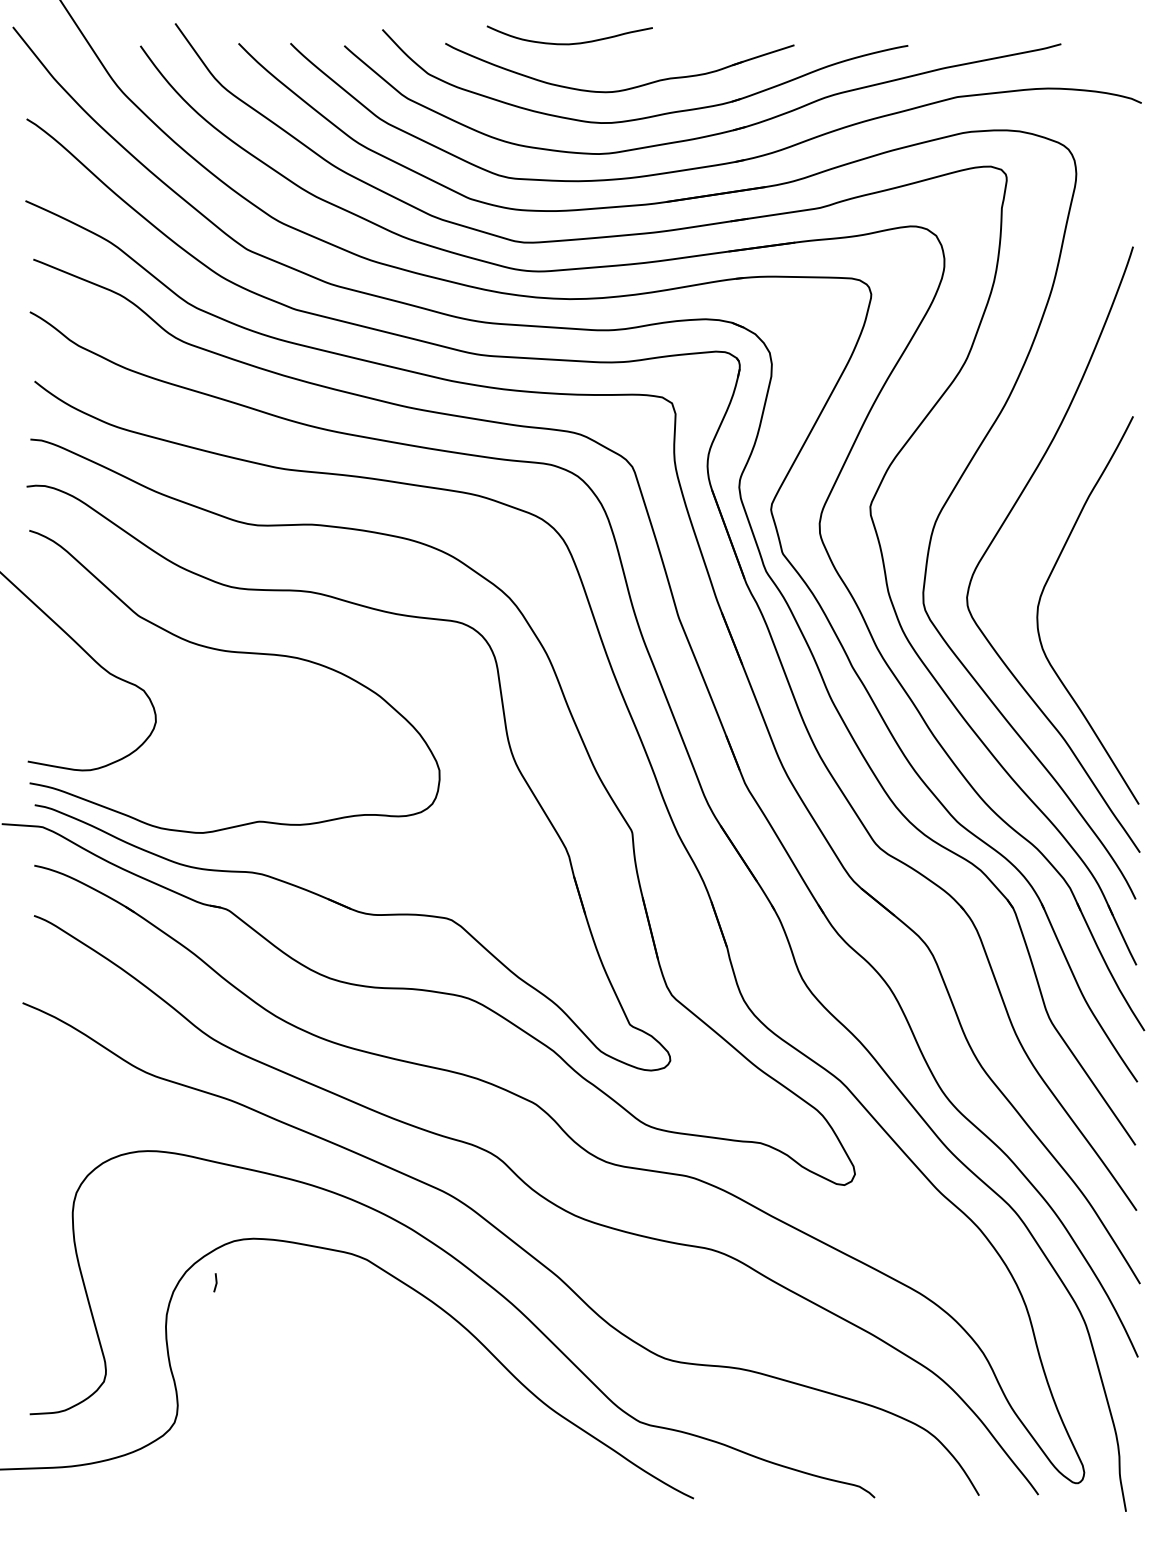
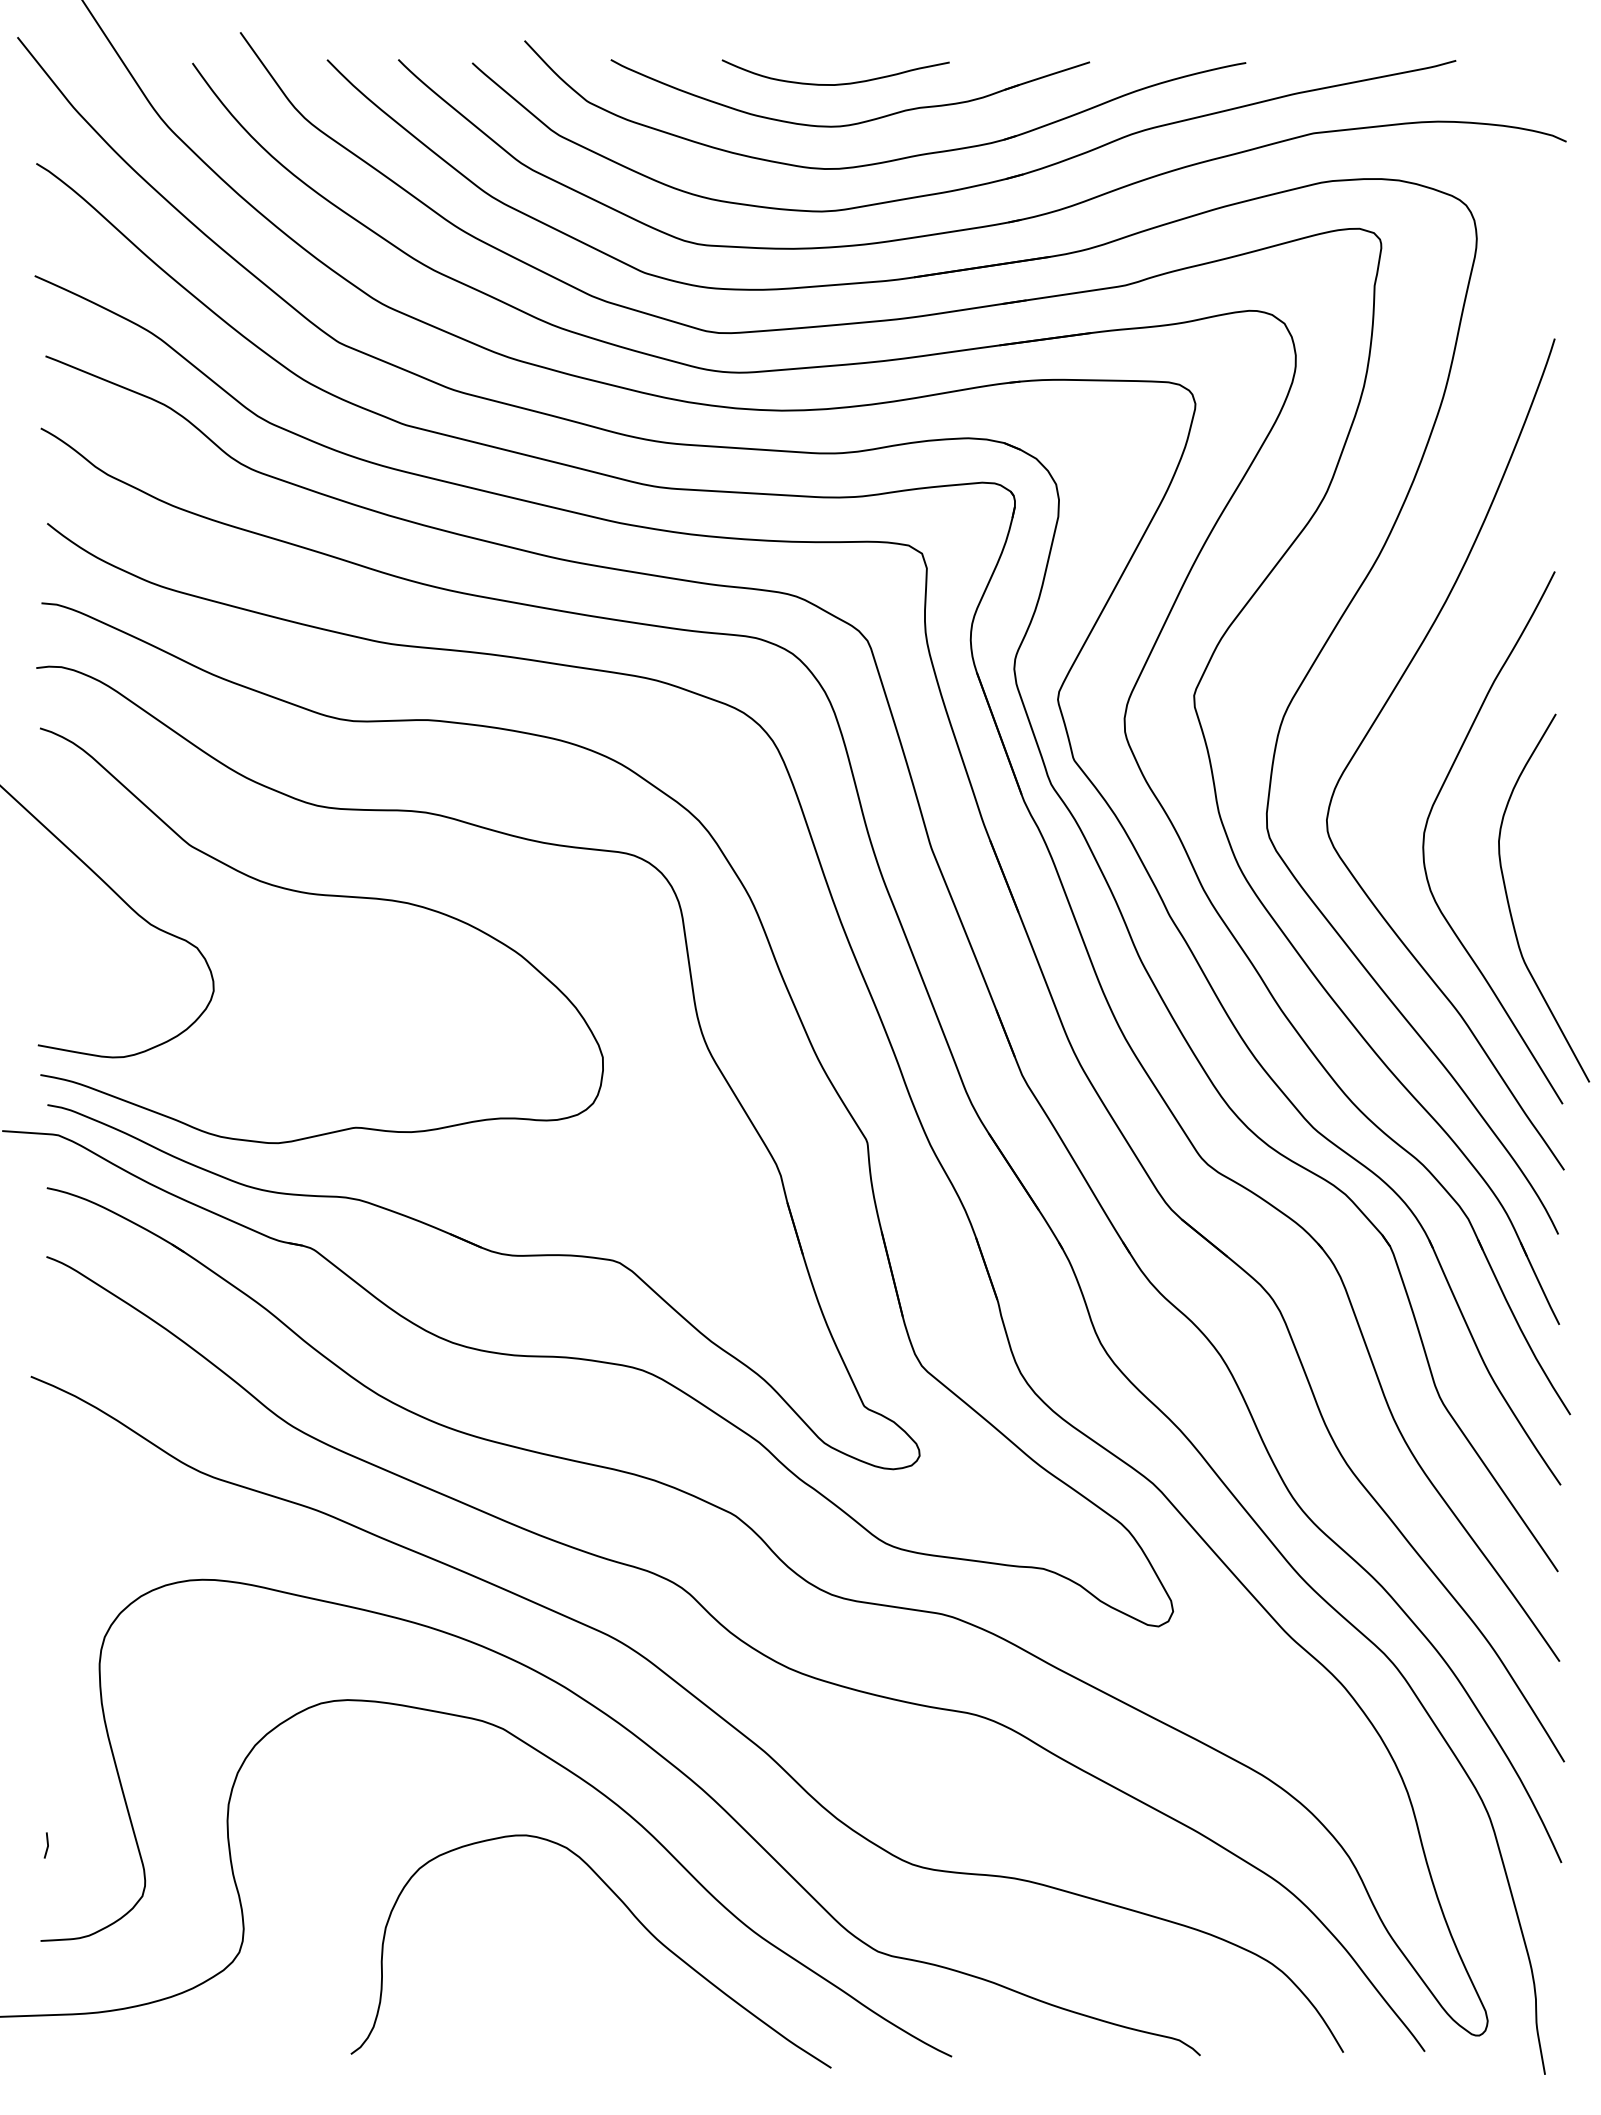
curve: (571, 43) -> (837, 83), moved
curve: (1100, 661) -> (1510, 907), added
line: (216, 1282) -> (47, 1845), moved
curve: (461, 1395) -> (632, 1915), added

